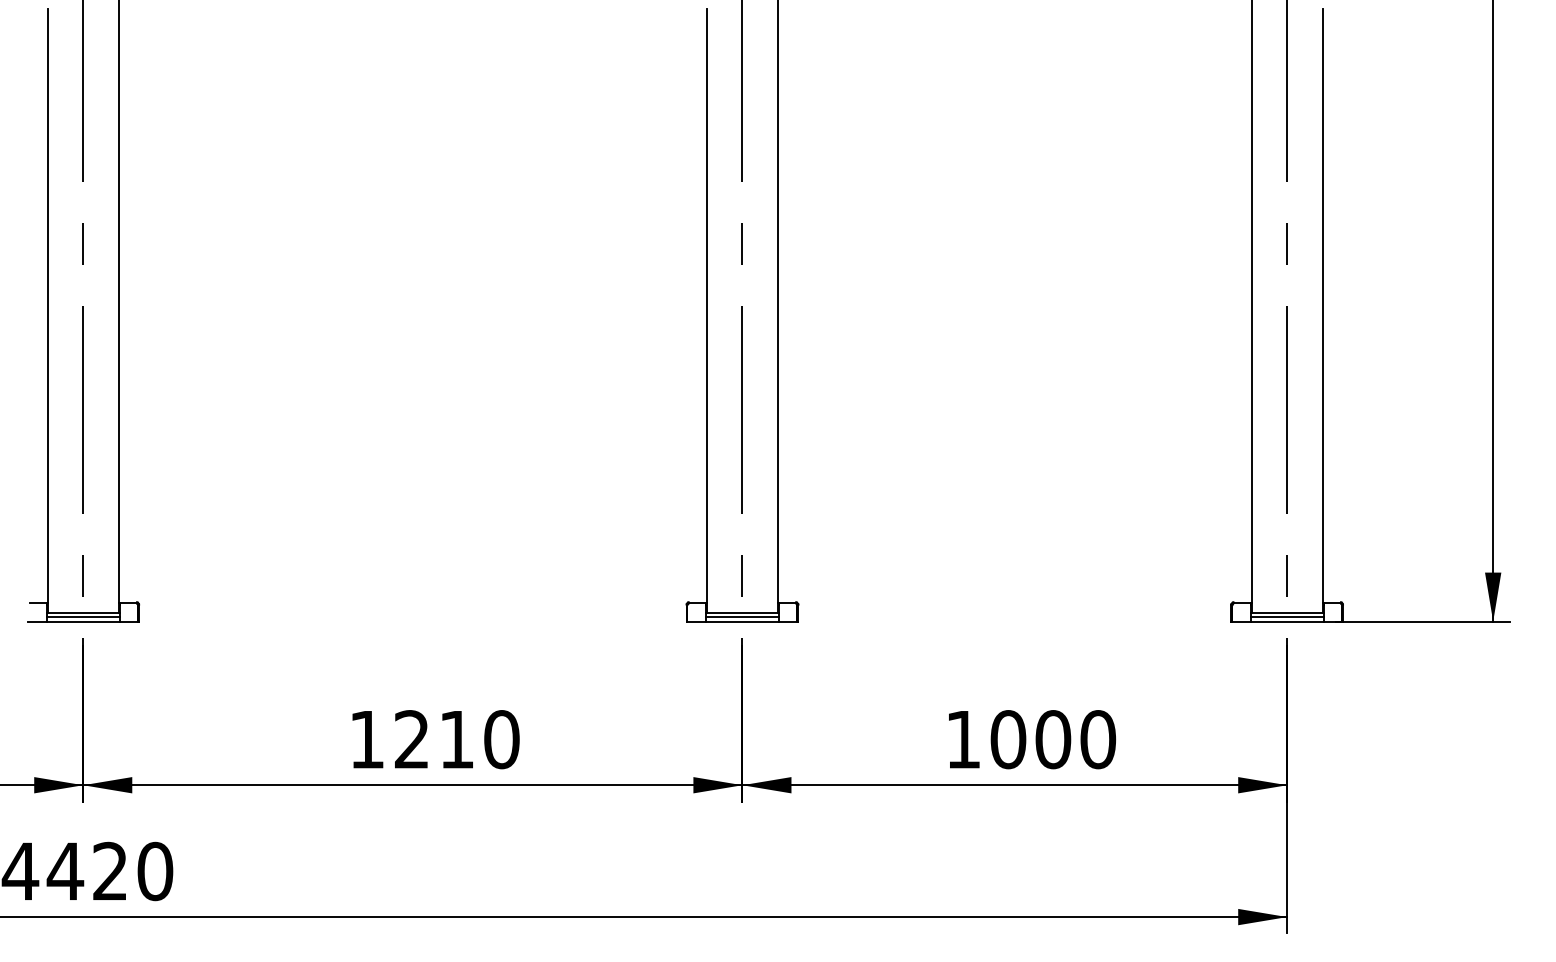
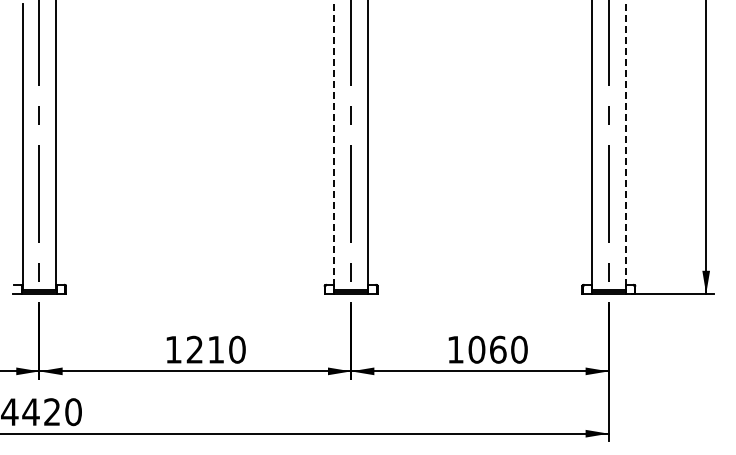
line: (707, 311) -> (334, 147), solid -> dashed
line: (1322, 311) -> (625, 147), solid -> dashed
text: (1051, 738) -> (497, 349), 1000 -> 1060

